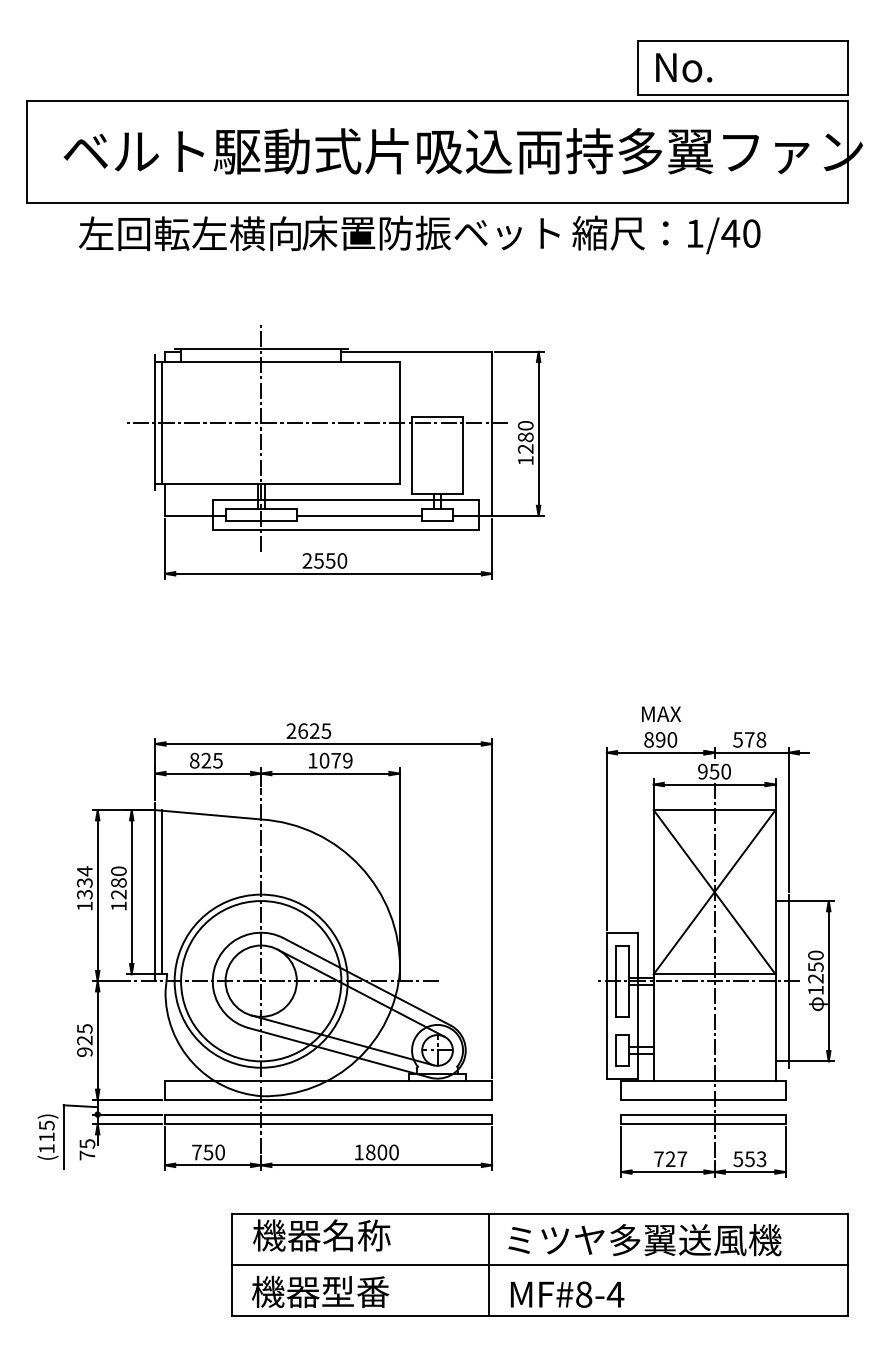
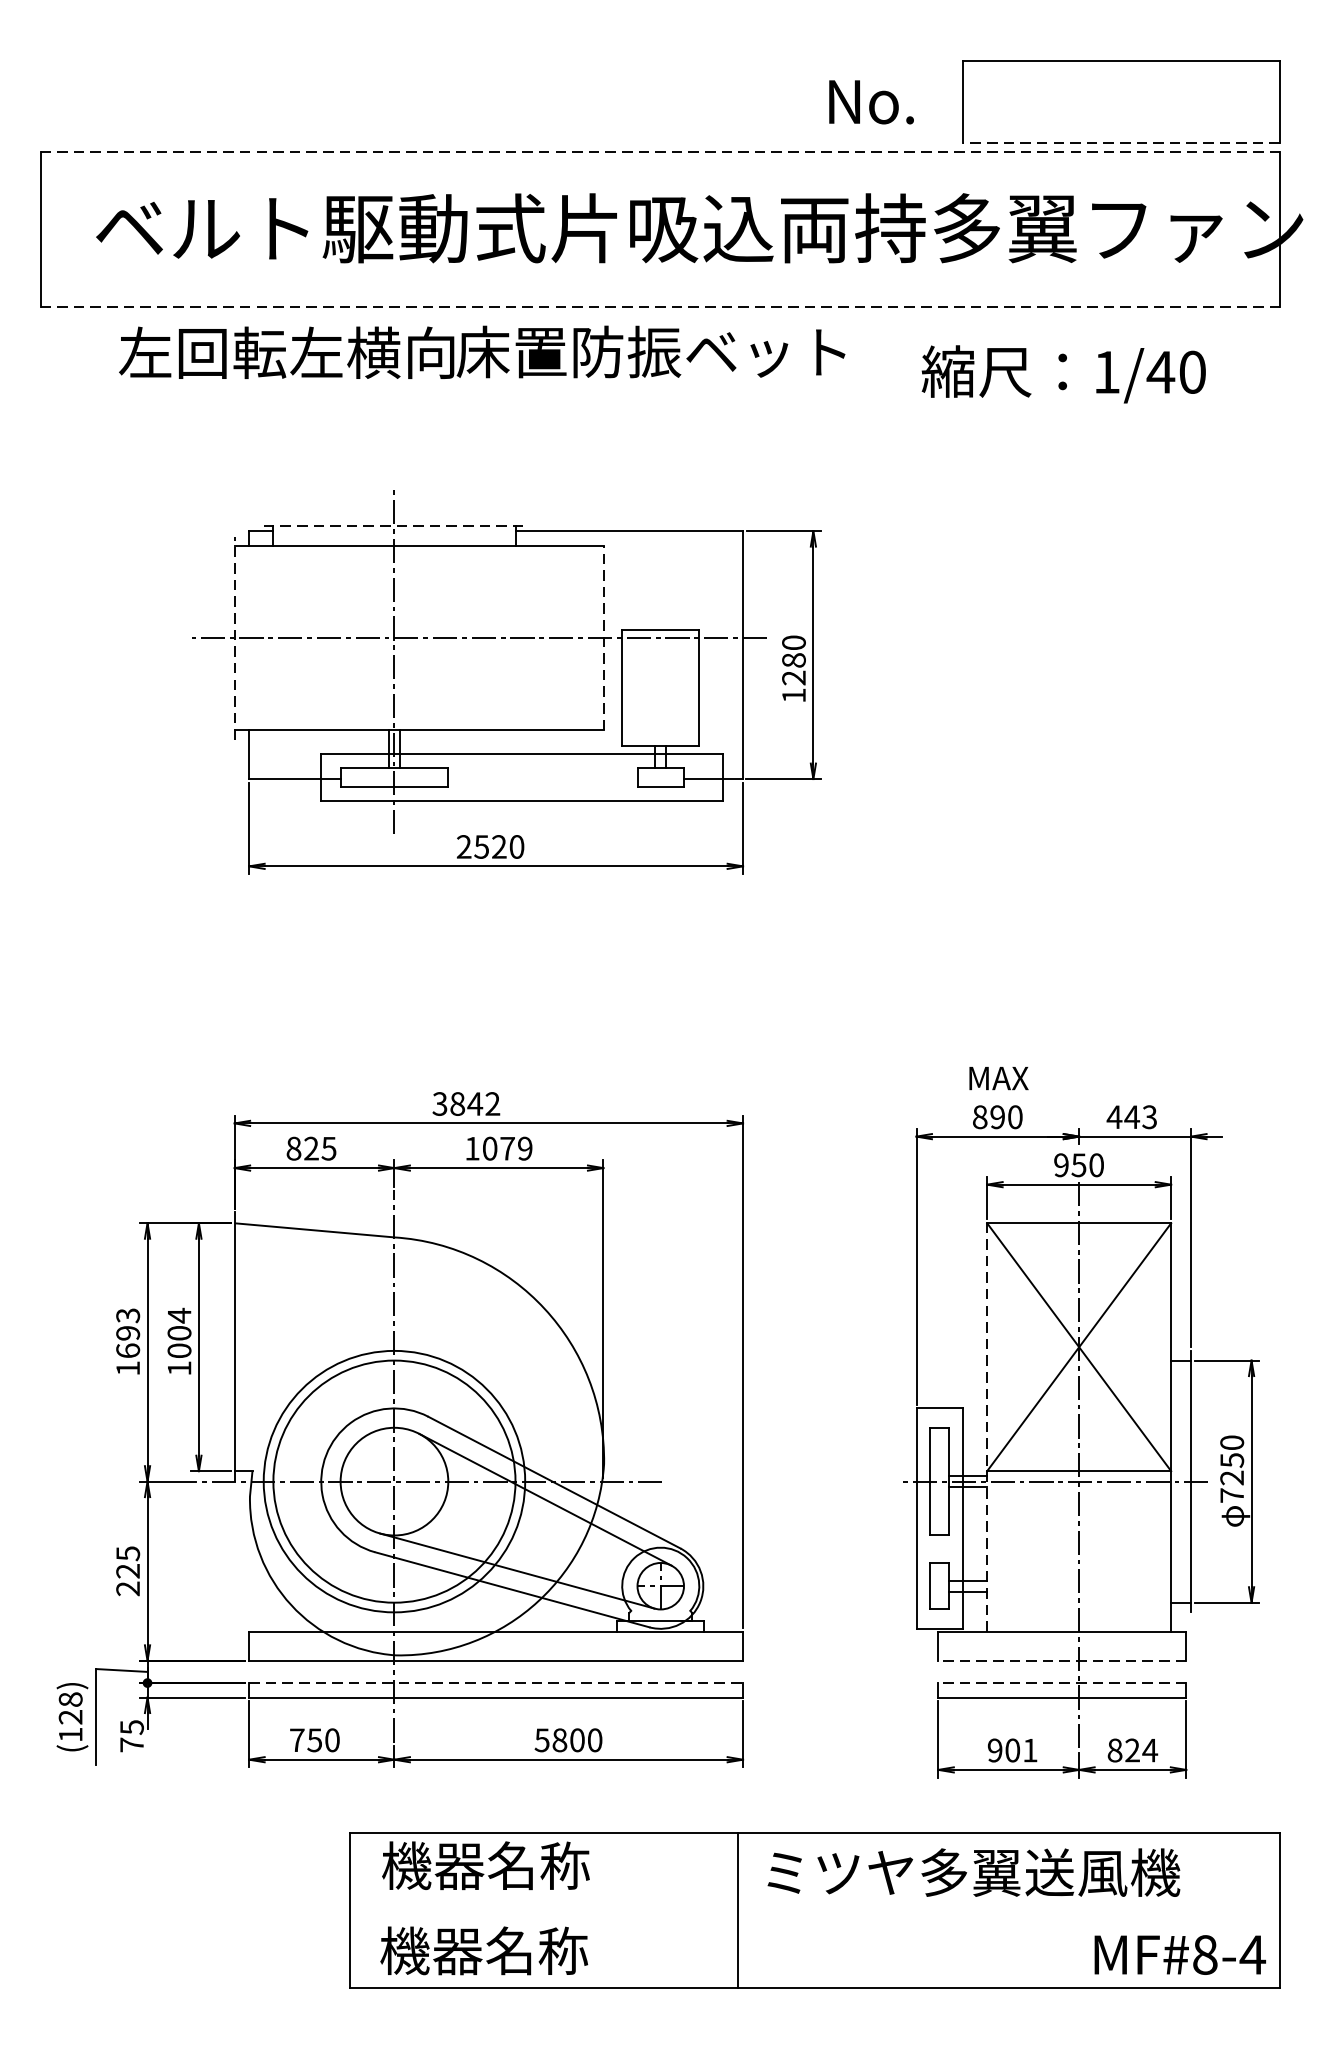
text: (684, 67) -> (872, 101), moved
line: (742, 94) -> (1121, 142), solid -> dashed
line: (437, 100) -> (660, 151), solid -> dashed
line: (437, 203) -> (660, 307), solid -> dashed
text: (666, 234) -> (1063, 373), moved
line: (261, 348) -> (394, 526), solid -> dashed
line: (155, 422) -> (234, 637), solid -> dashed
line: (161, 422) -> (243, 637), removed
line: (400, 422) -> (604, 637), solid -> dashed
line: (359, 515) -> (542, 778), removed
text: (330, 560) -> (499, 846), 2550 -> 2520
text: (308, 731) -> (465, 1104), 2625 -> 3842
text: (749, 739) -> (1131, 1116), 578 -> 443
text: (84, 882) -> (127, 1332), 1334 -> 1693
text: (118, 882) -> (178, 1332), 1280 -> 1004
line: (161, 892) -> (243, 1347), removed
line: (653, 944) -> (986, 1426), solid -> dashed
text: (815, 990) -> (1231, 1495), 1250 -> 7250
text: (84, 1051) -> (127, 1587), 925 -> 225
line: (702, 1099) -> (1060, 1660), solid -> dashed
line: (328, 1114) -> (496, 1682), solid -> dashed
line: (702, 1114) -> (1060, 1682), solid -> dashed
text: (46, 1130) -> (70, 1707), (115) -> (128)
text: (358, 1152) -> (541, 1740), 1800 -> 5800
text: (670, 1159) -> (1012, 1750), 727 -> 901
text: (749, 1159) -> (1131, 1750), 553 -> 824
line: (539, 1264) -> (814, 1909), removed
text: (355, 1291) -> (536, 1950), 機器型番 -> 機器名称
text: (567, 1294) -> (1180, 1954), moved

